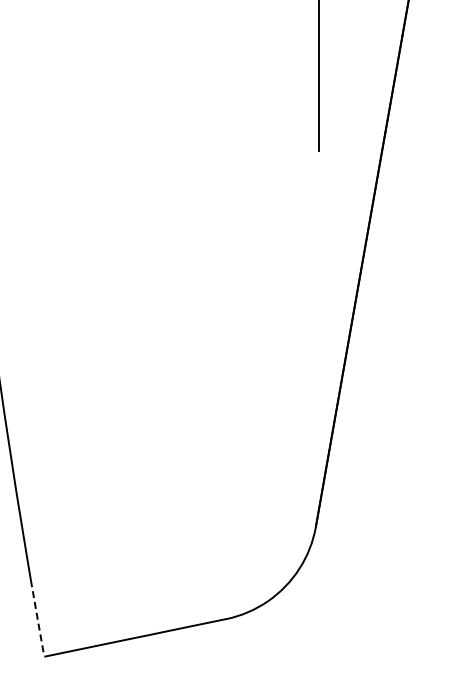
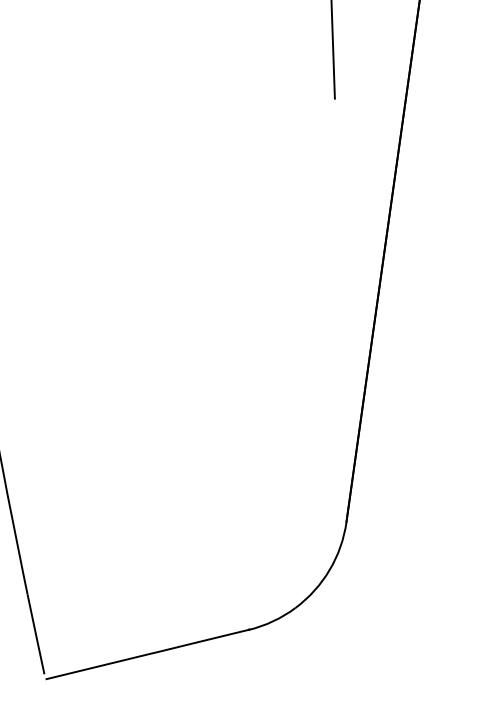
line: (37, 617) -> (36, 635), dashed -> solid

